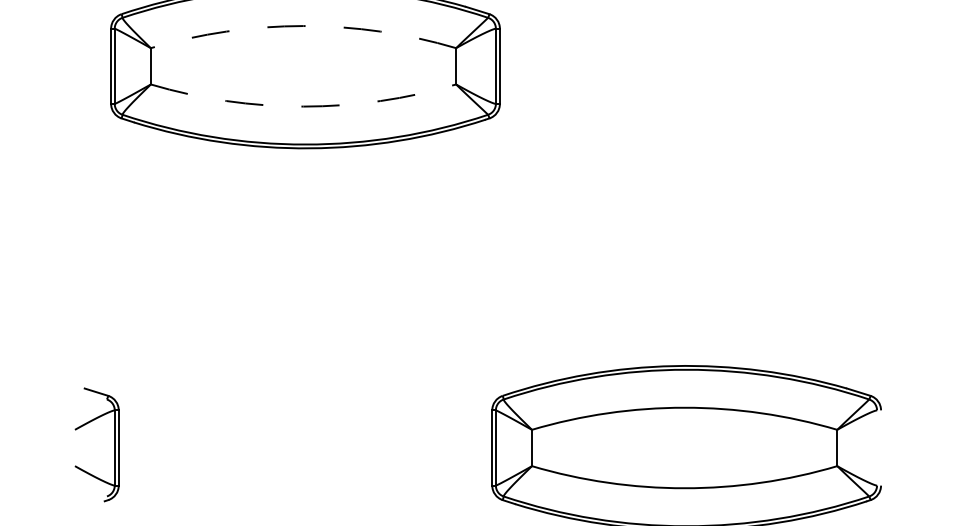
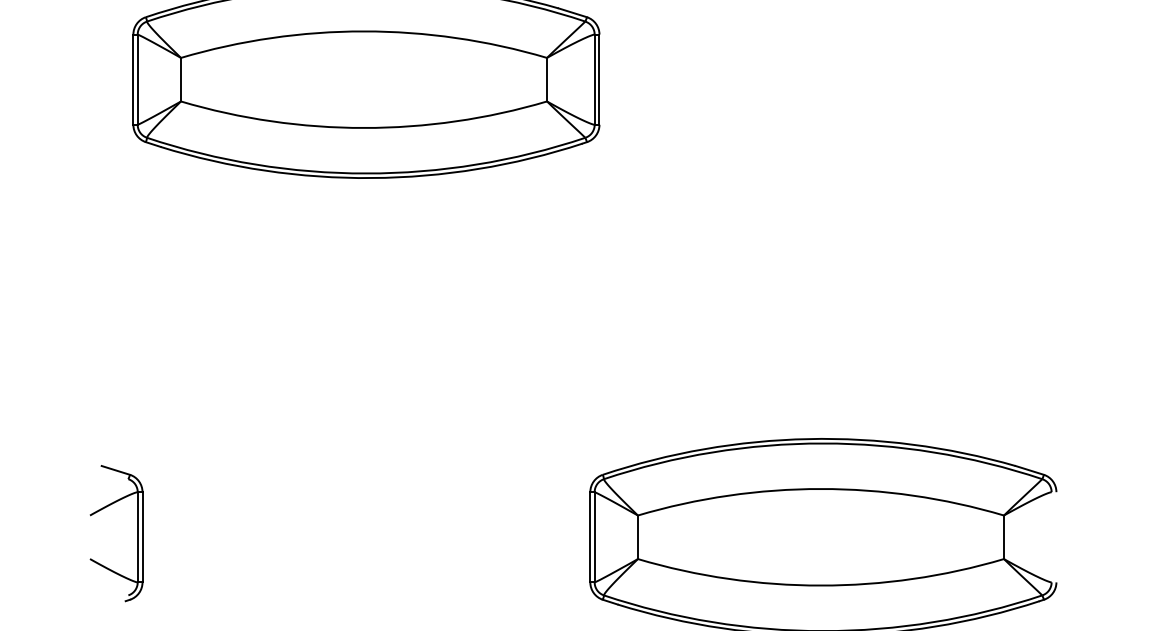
arc: (303, 26) -> (364, 31), dashed -> solid
arc: (303, 106) -> (364, 127), dashed -> solid

